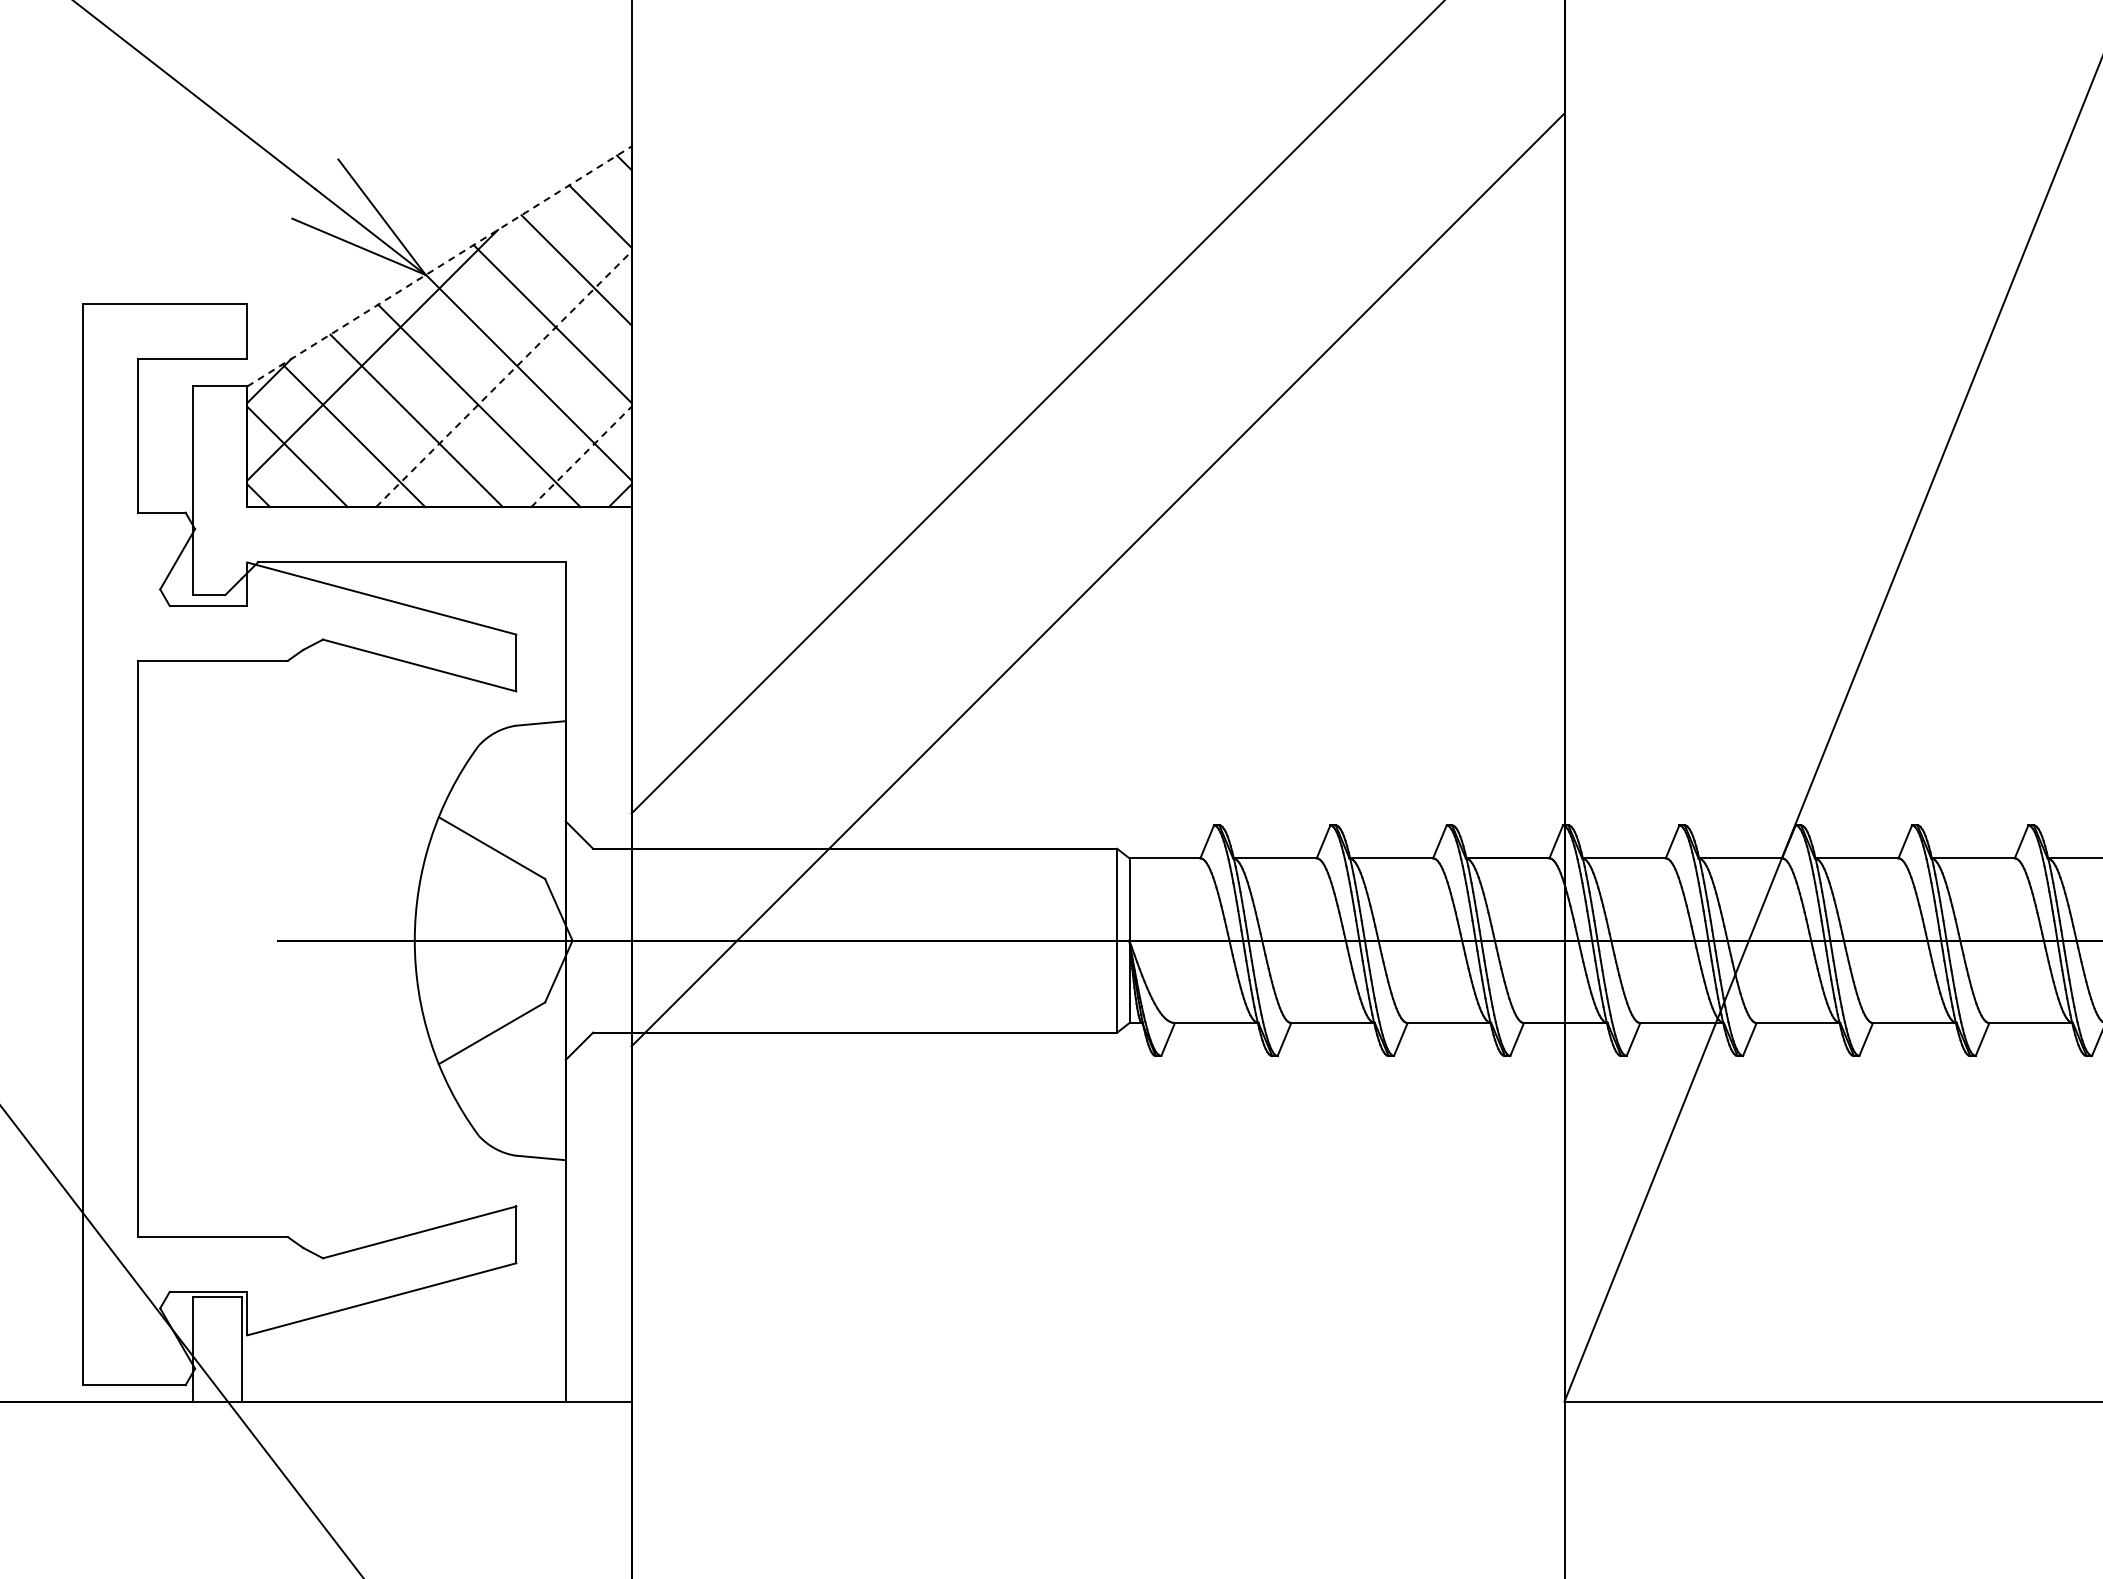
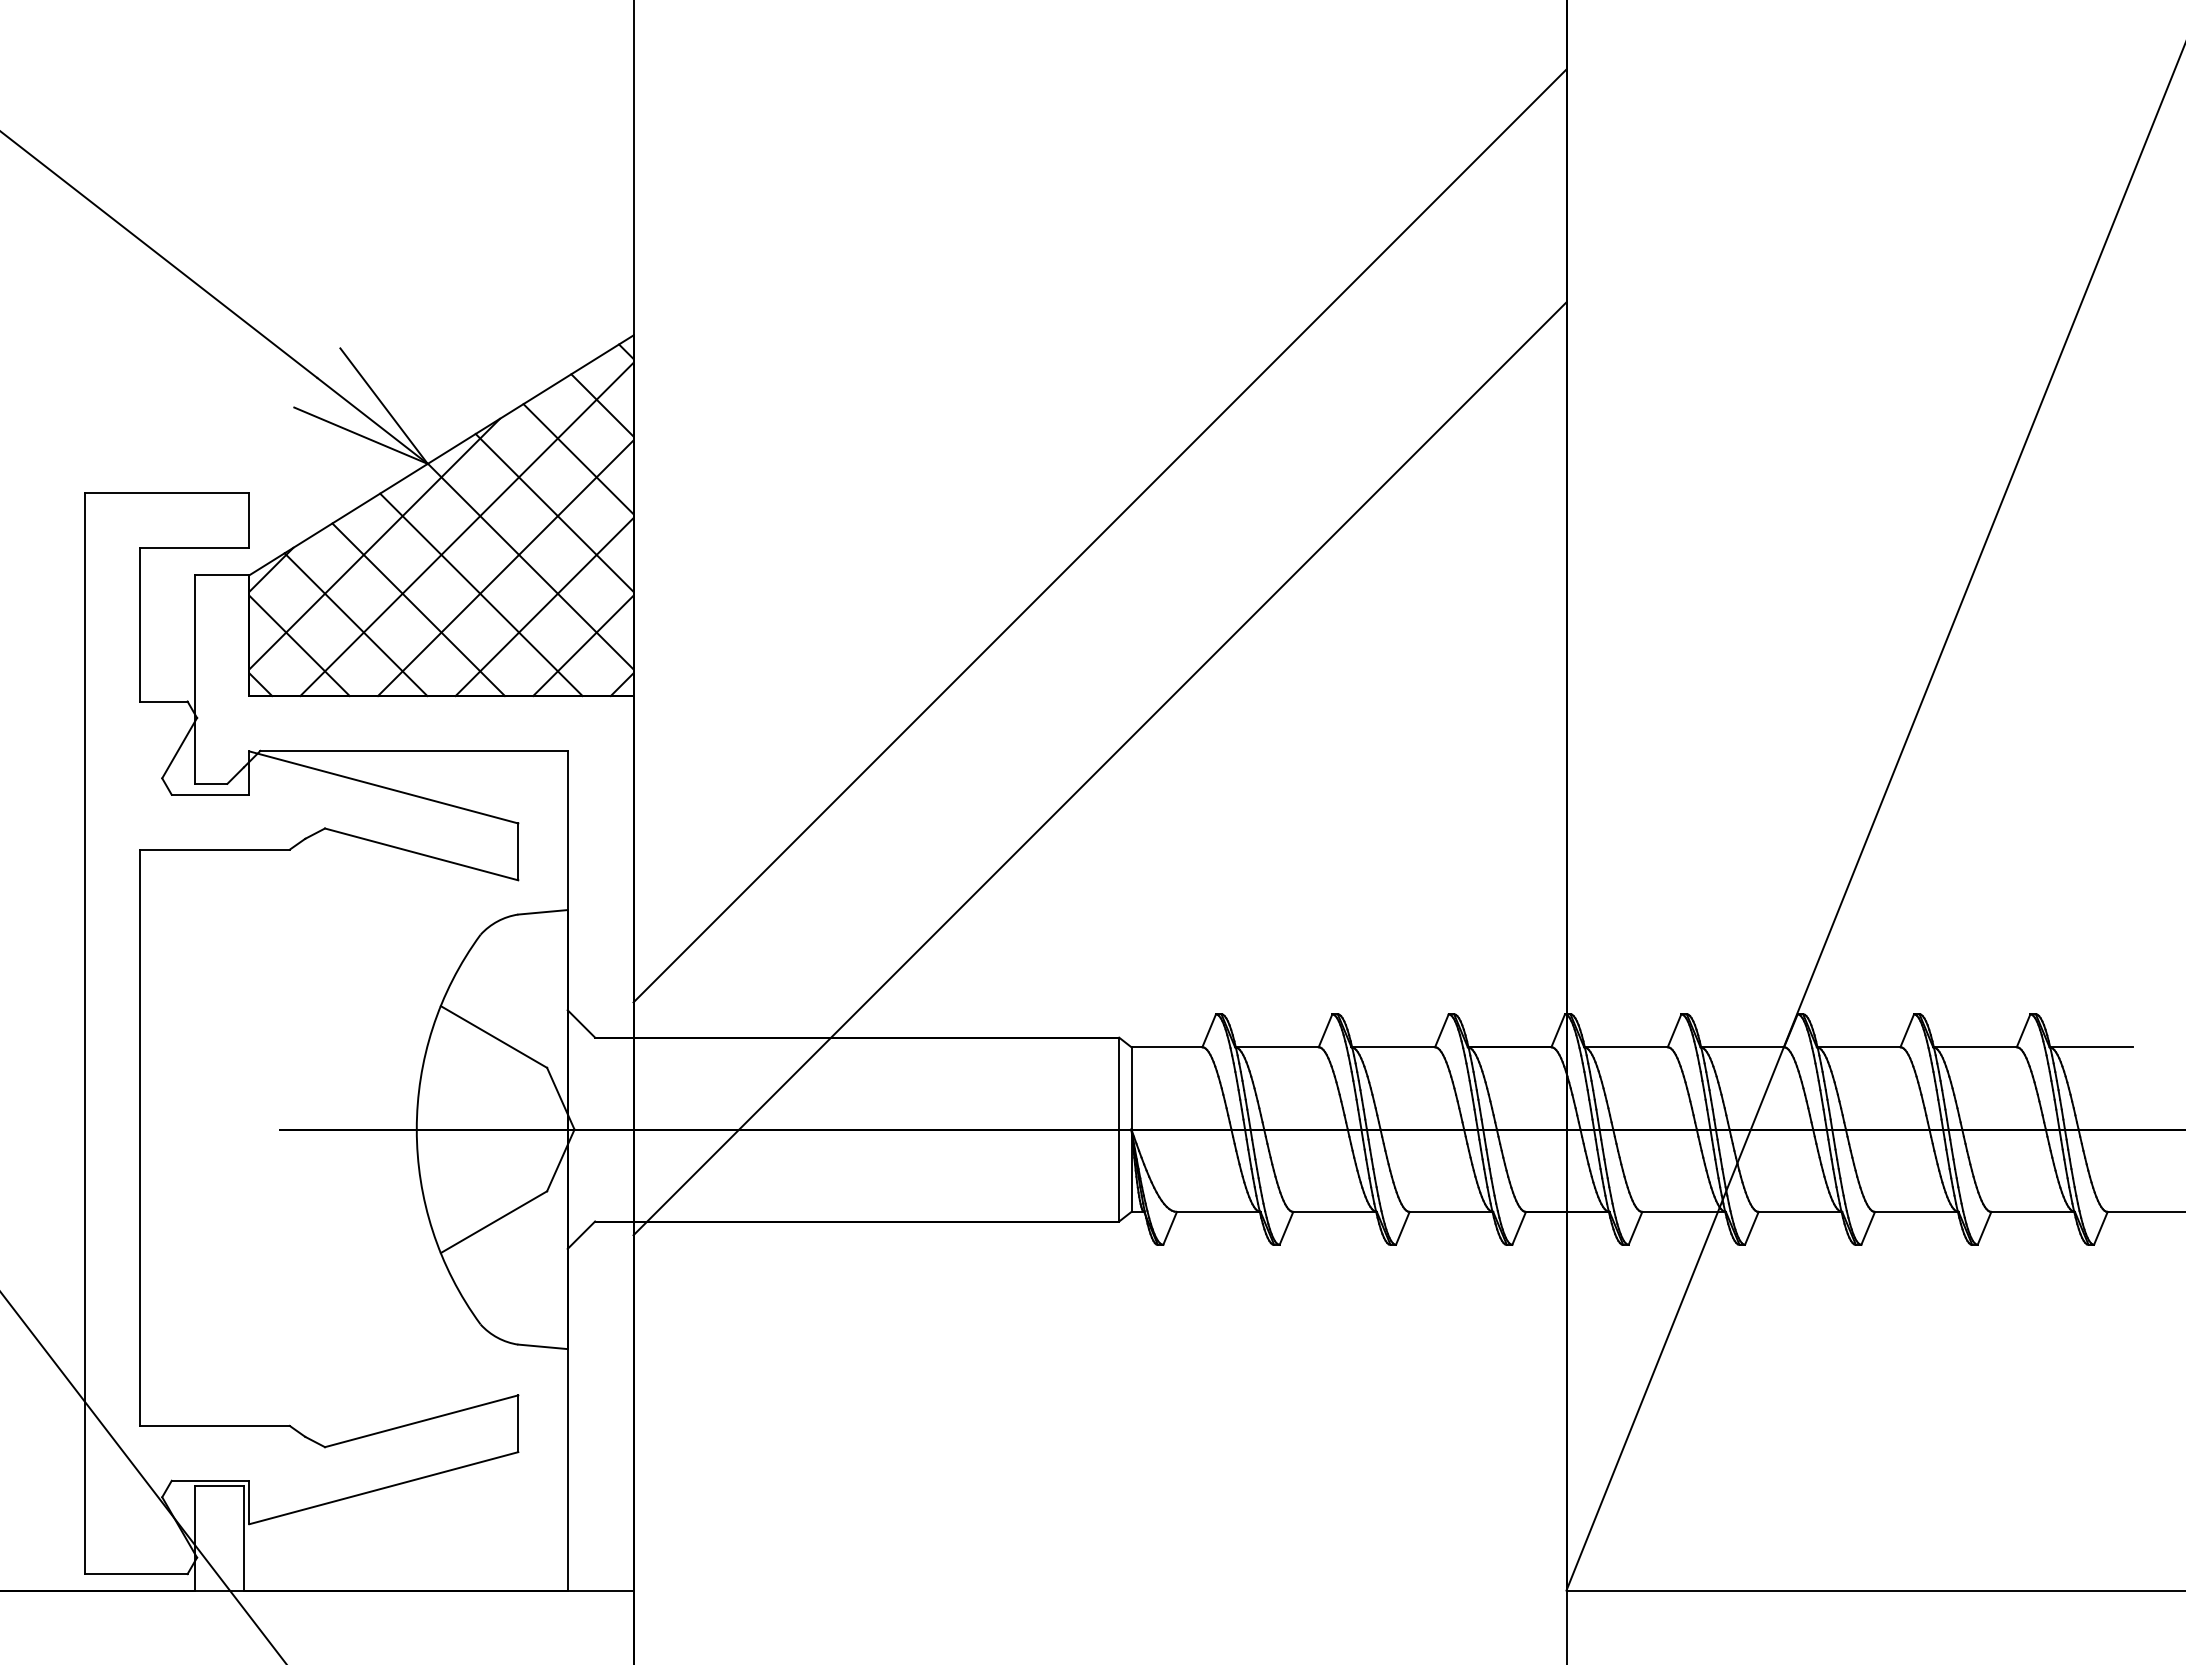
line: (439, 266) -> (441, 455), dashed -> solid
line: (464, 340) -> (466, 529), added
line: (503, 379) -> (505, 568), dashed -> solid
line: (542, 418) -> (544, 607), added
line: (581, 456) -> (583, 645), dashed -> solid

